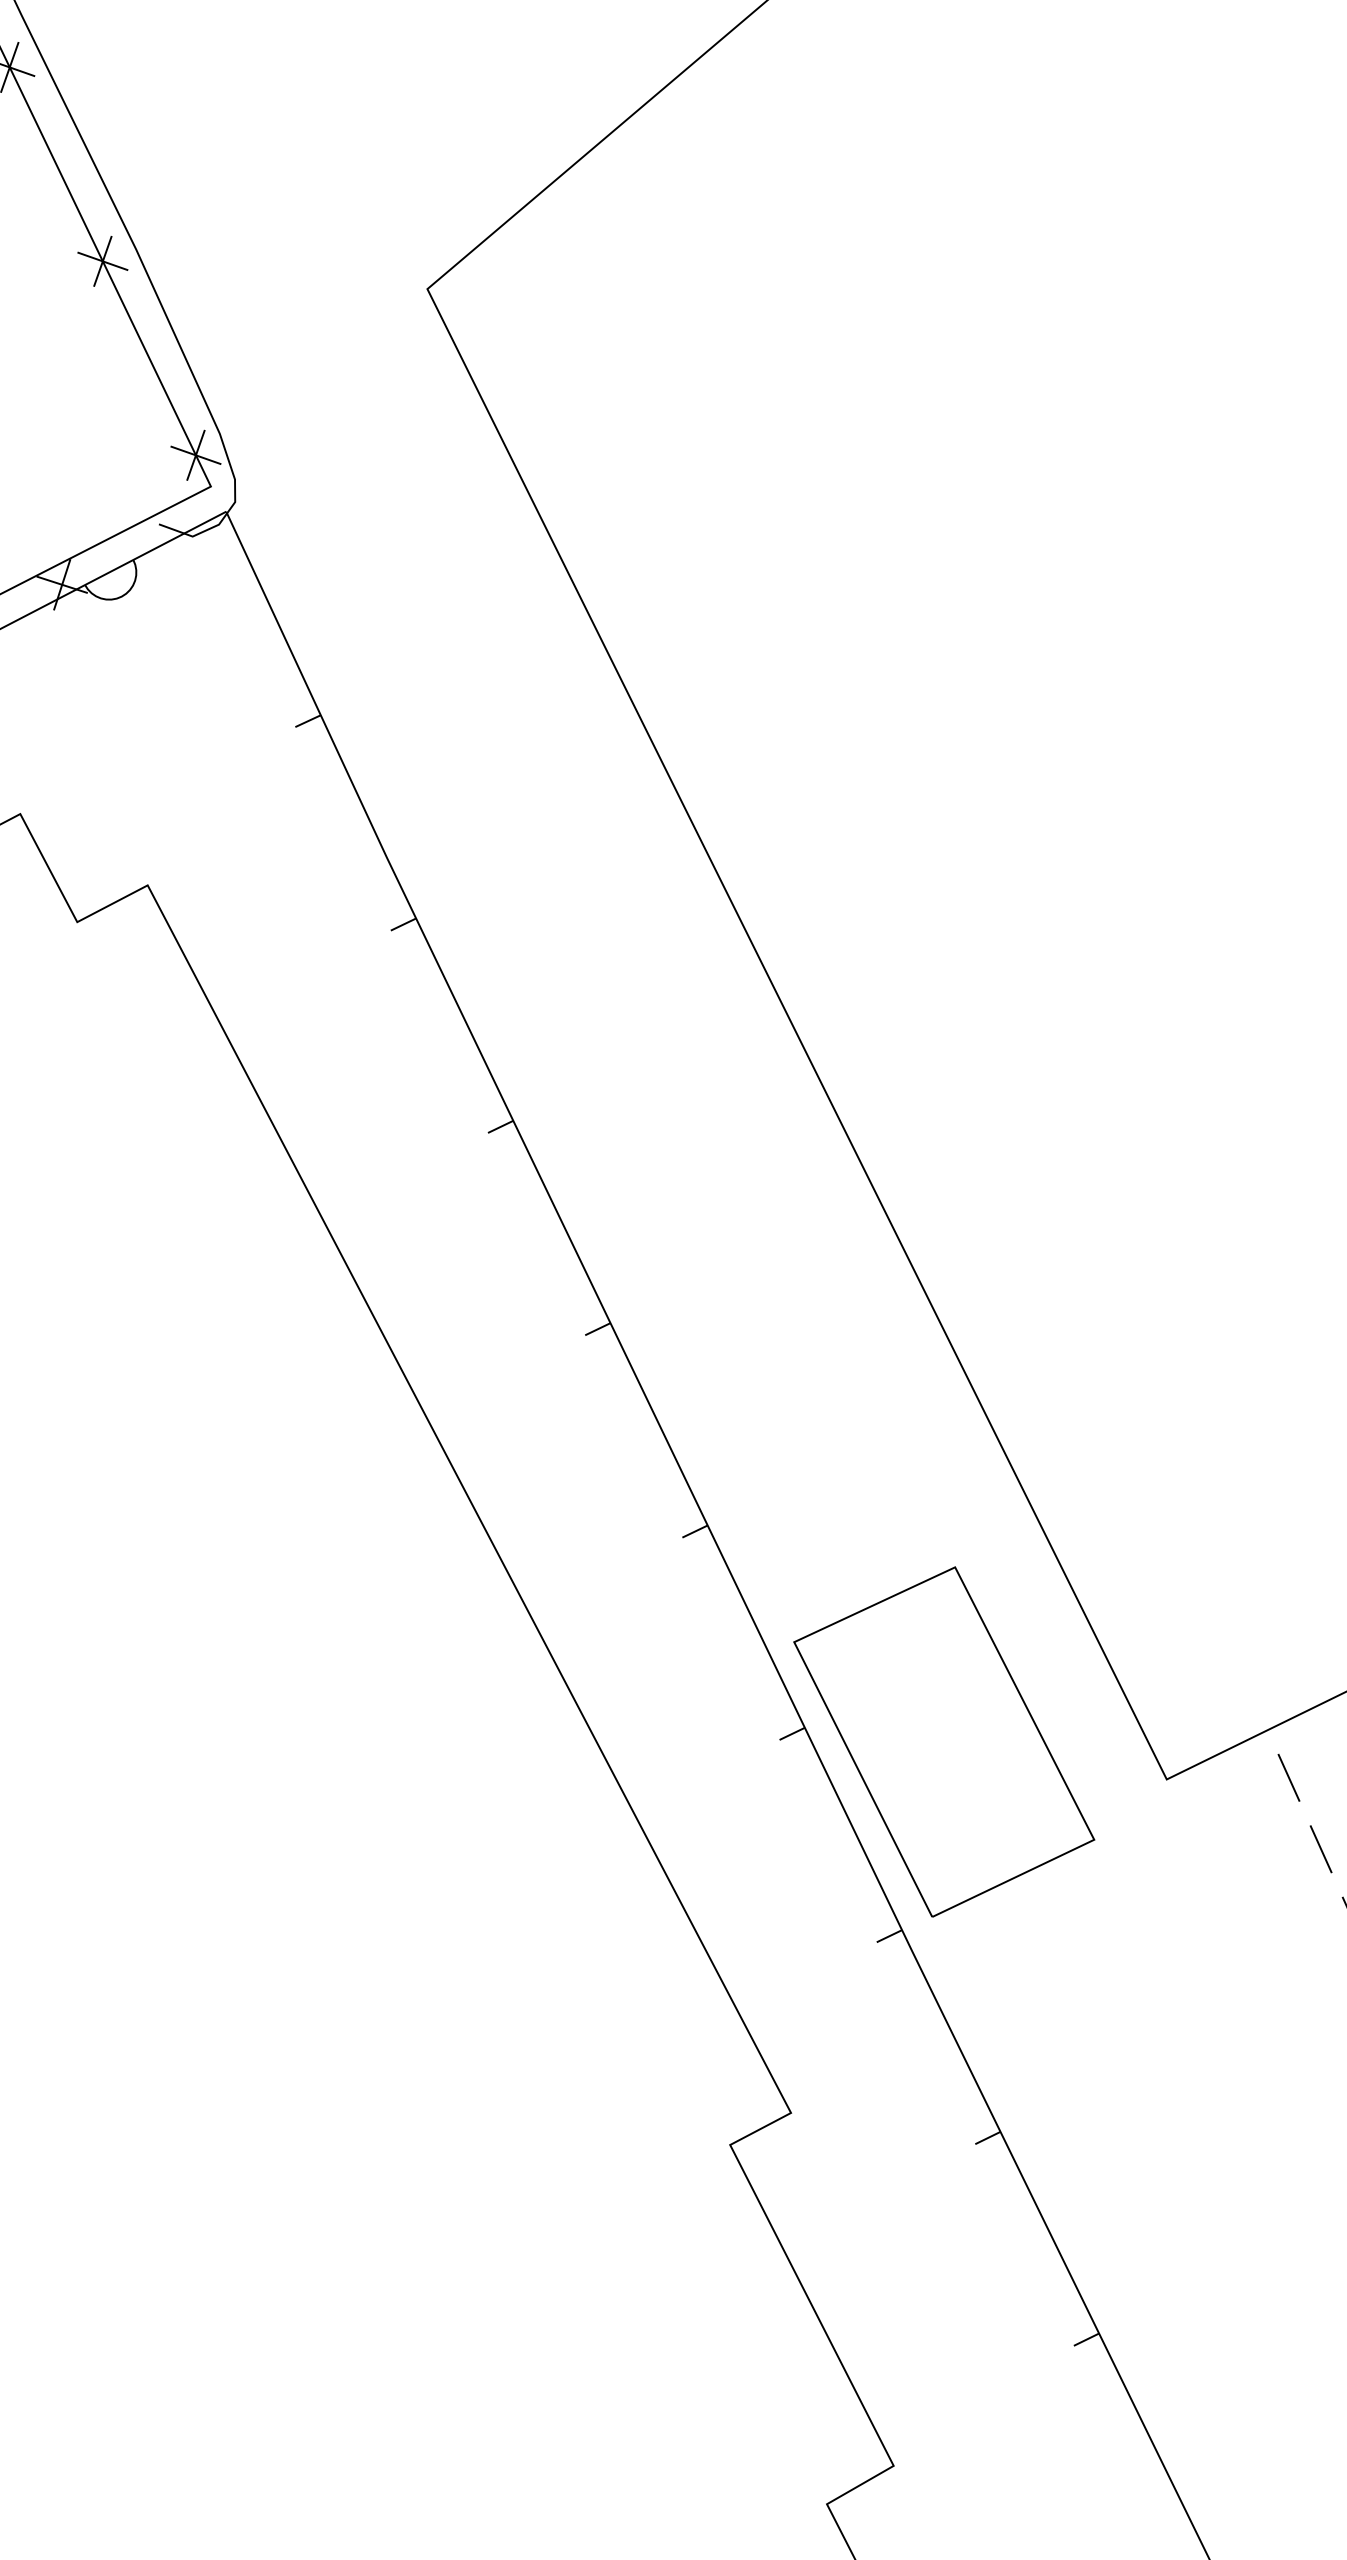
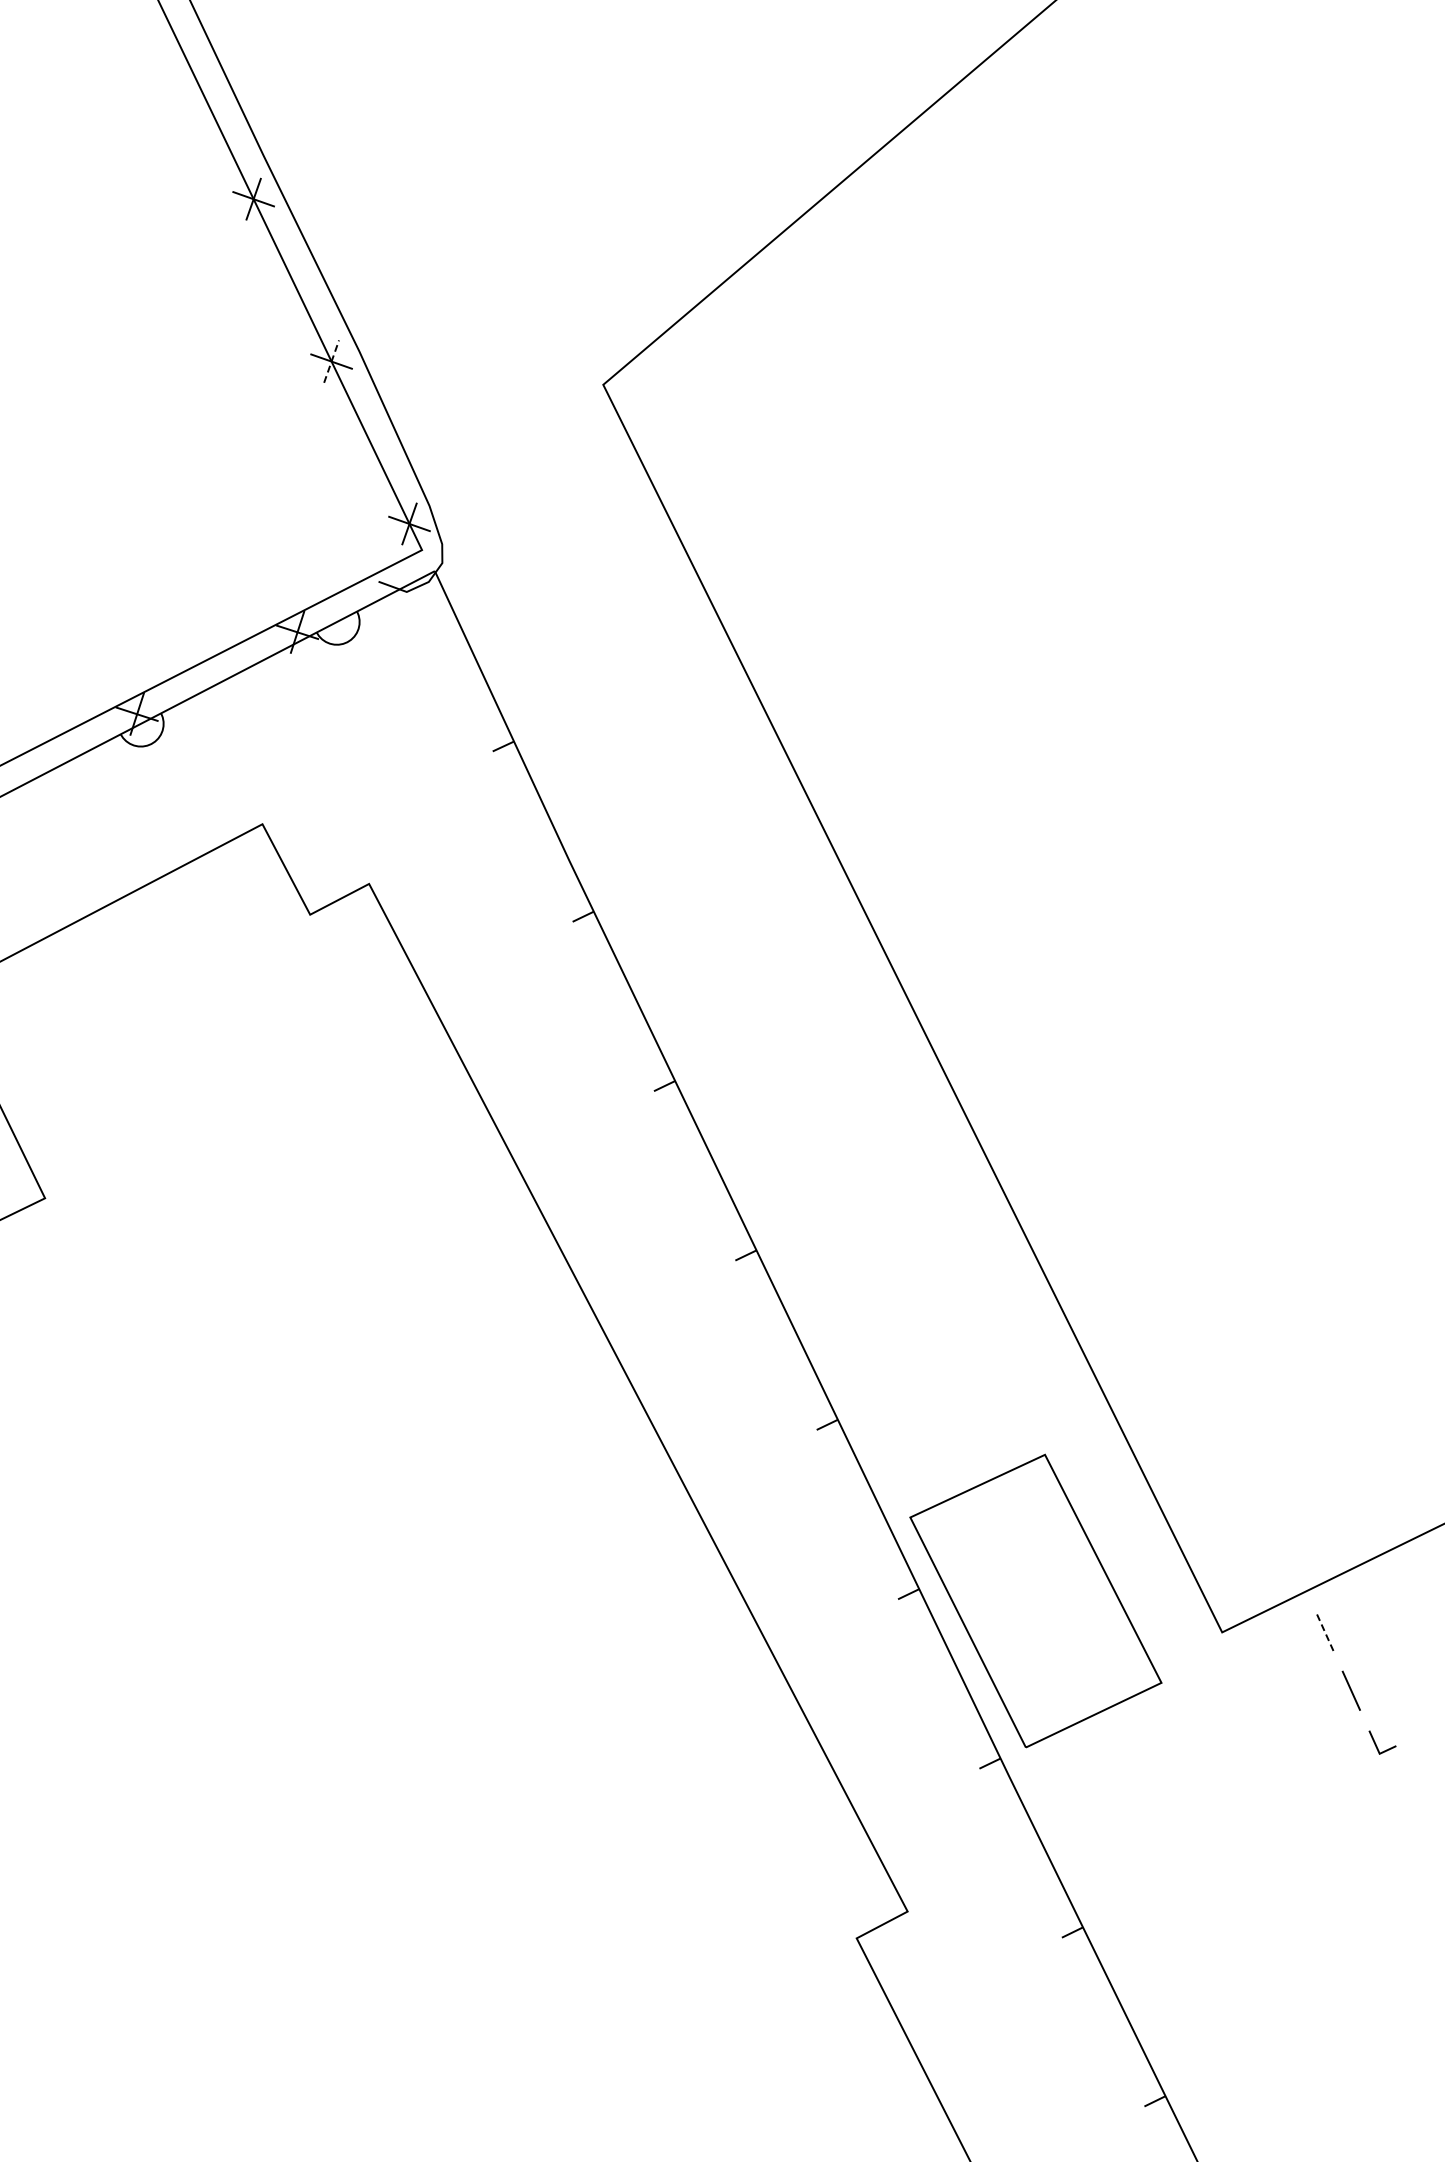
line: (102, 261) -> (331, 361), solid -> dashed
line: (1288, 1778) -> (1324, 1631), solid -> dashed

